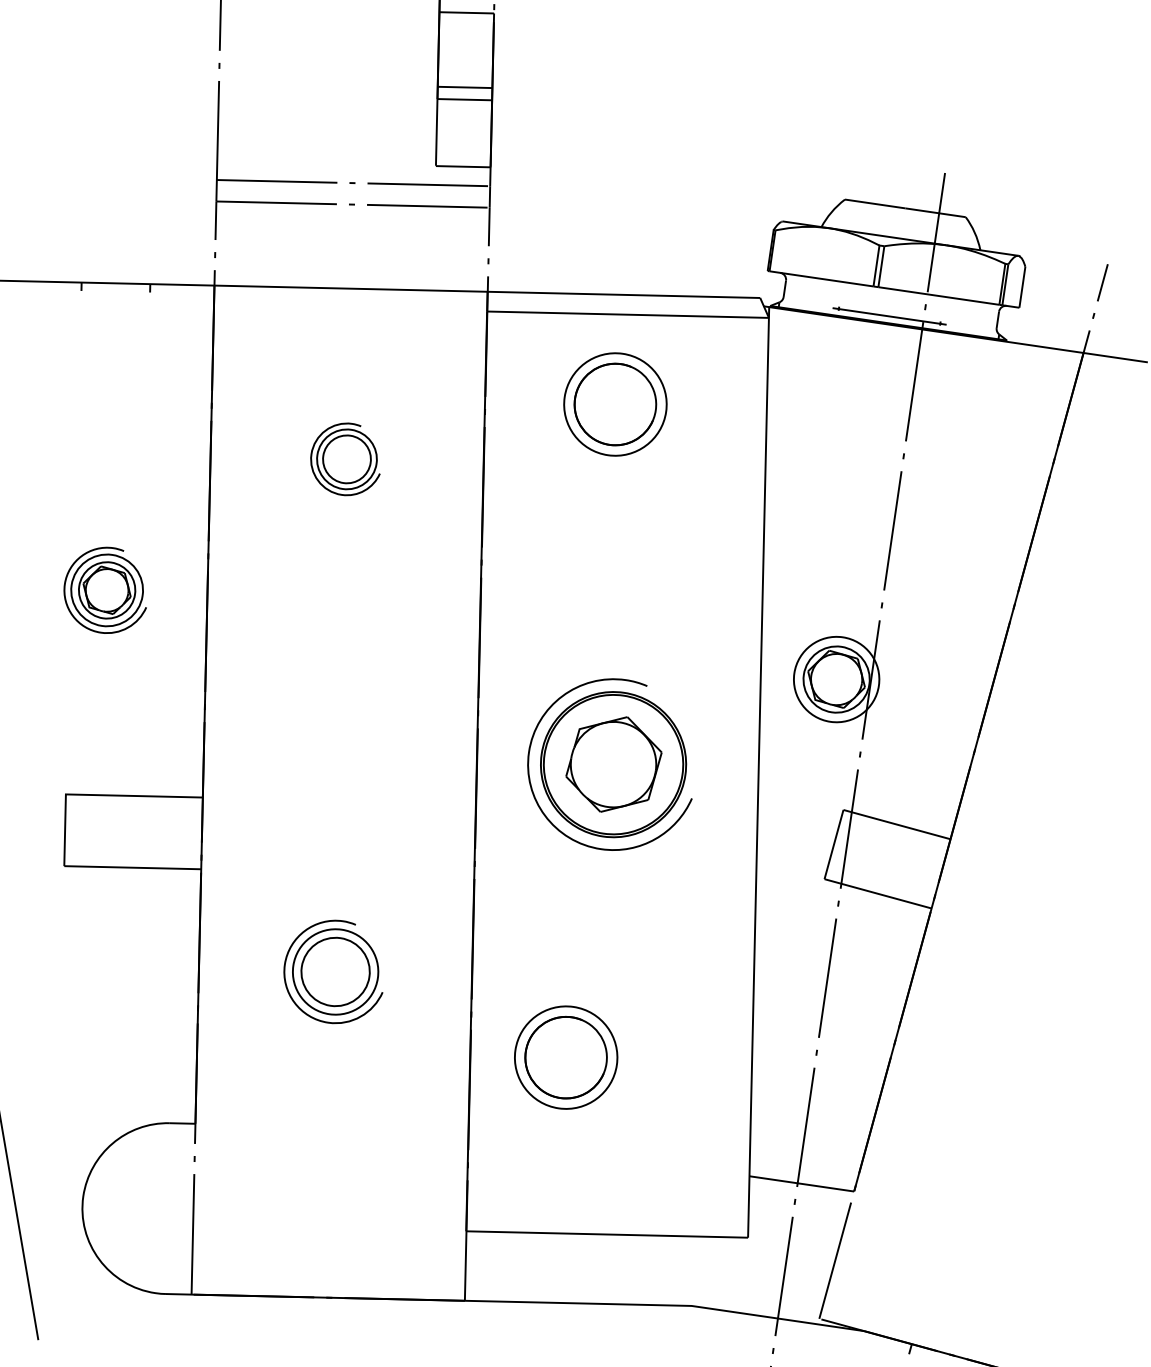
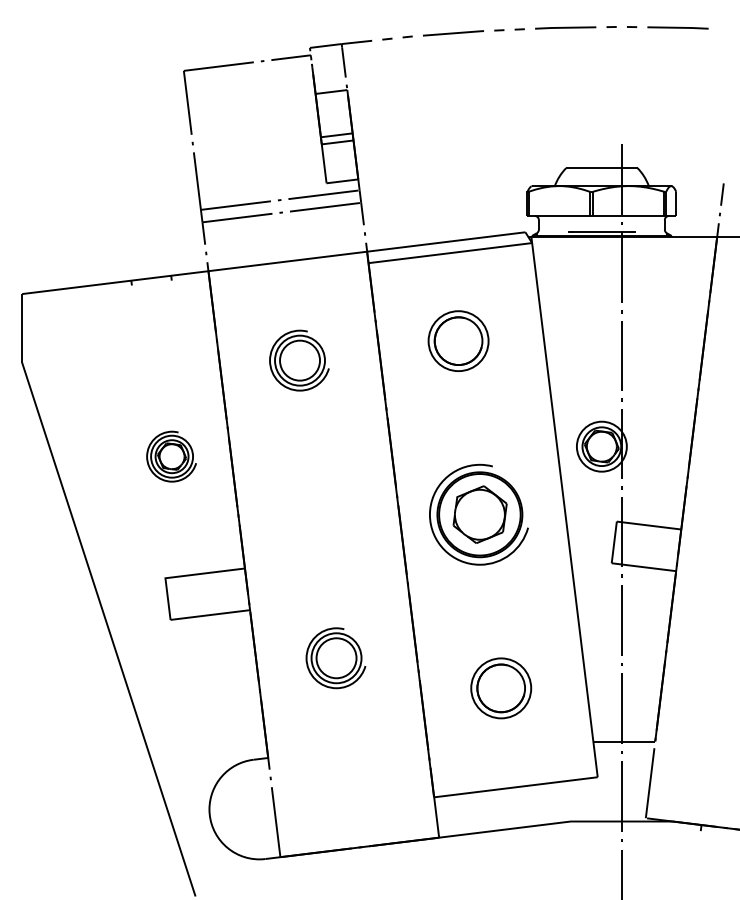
part: (615, 403) -> (458, 340), moved
part: (346, 459) -> (299, 360), size x1.43
part: (566, 1057) -> (501, 688), moved

